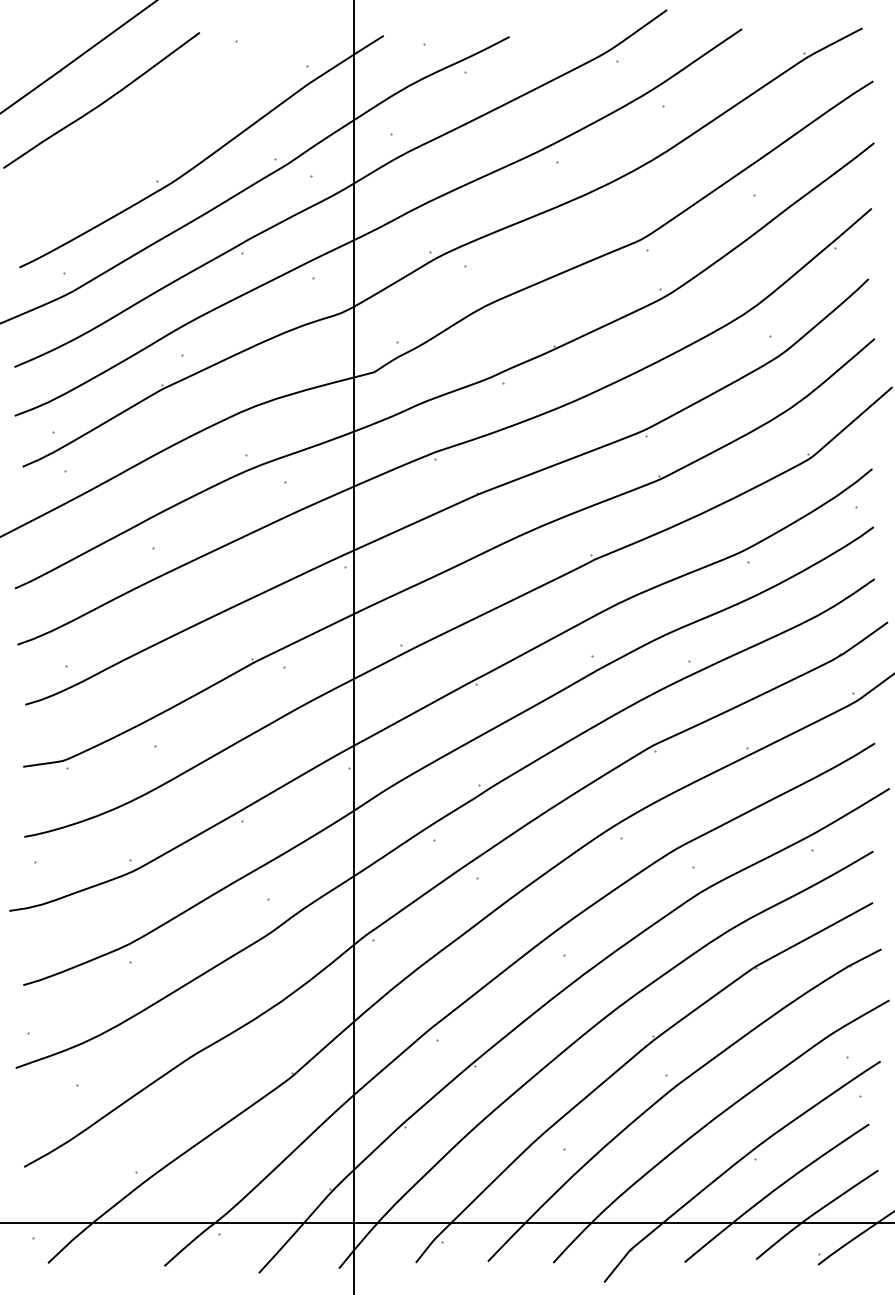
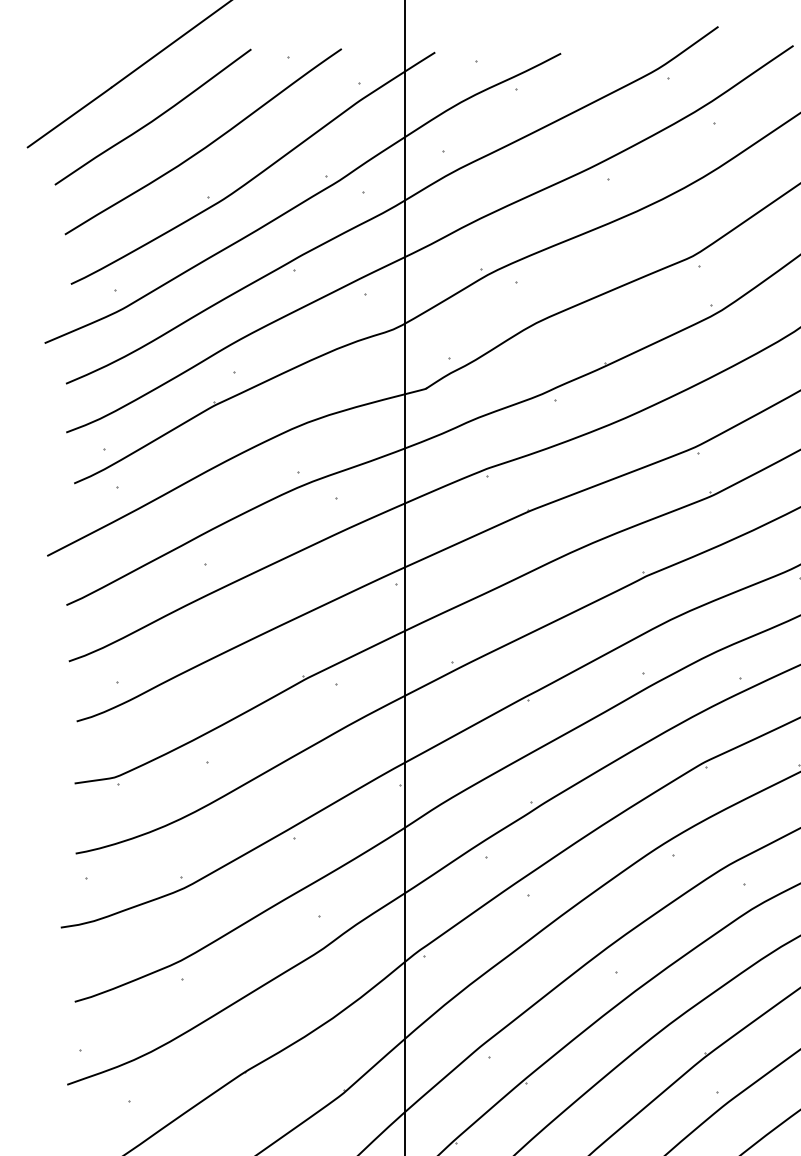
curve: (155, 128) -> (206, 145), added

